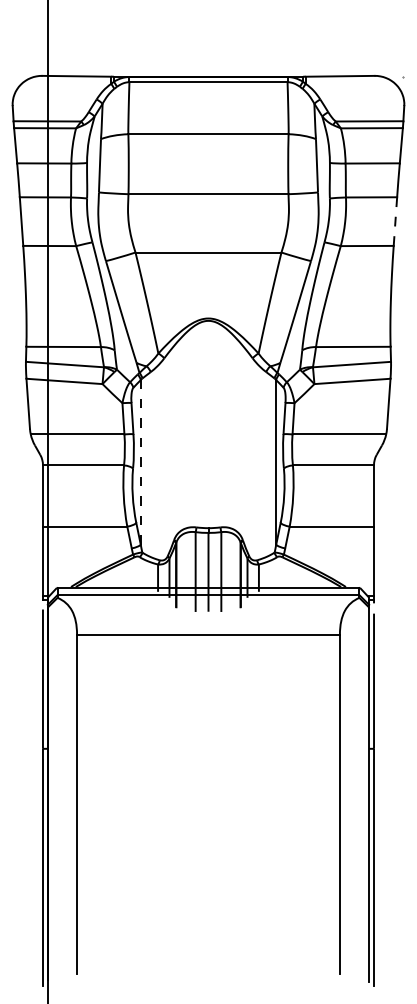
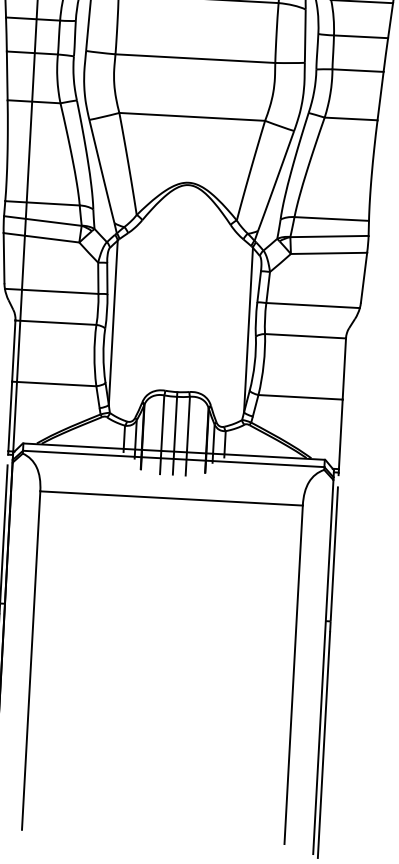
line: (395, 221) -> (380, 96), dashed -> solid
line: (140, 461) -> (113, 321), dashed -> solid

